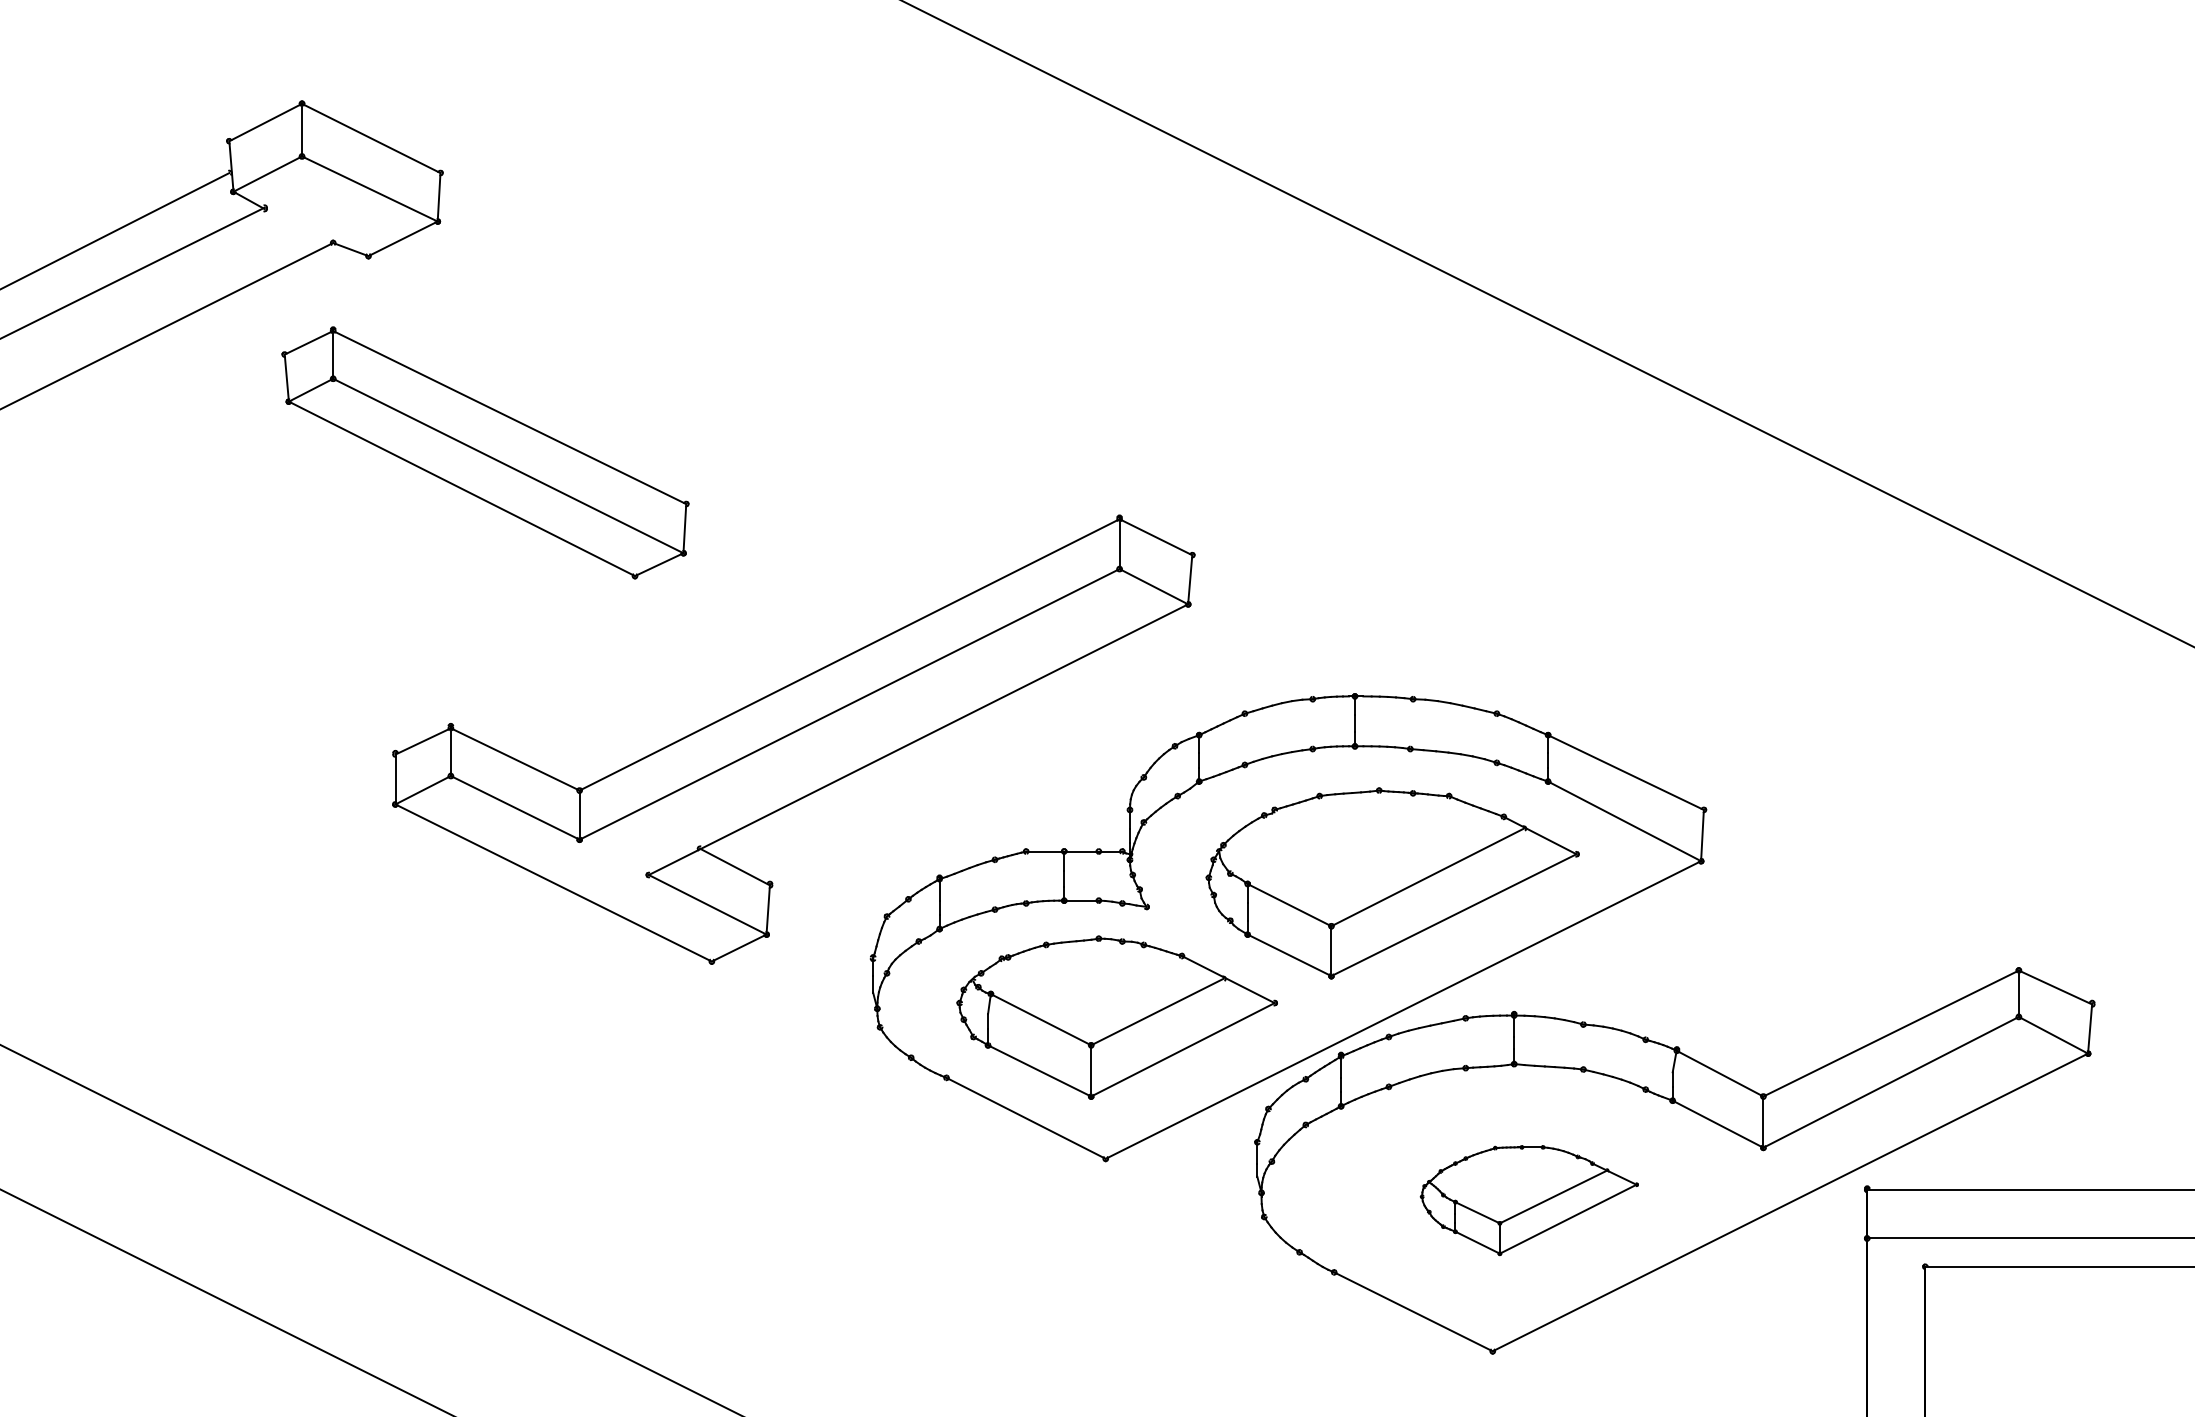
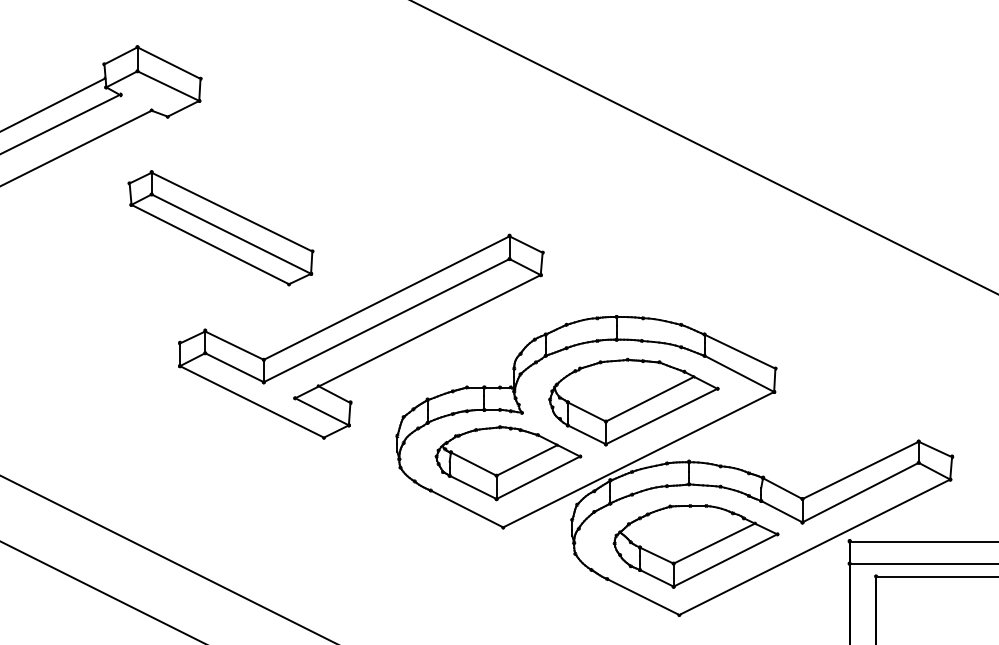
part: (484, 453) -> (220, 228), moved
part: (1528, 1200) -> (695, 546), size x1.67

